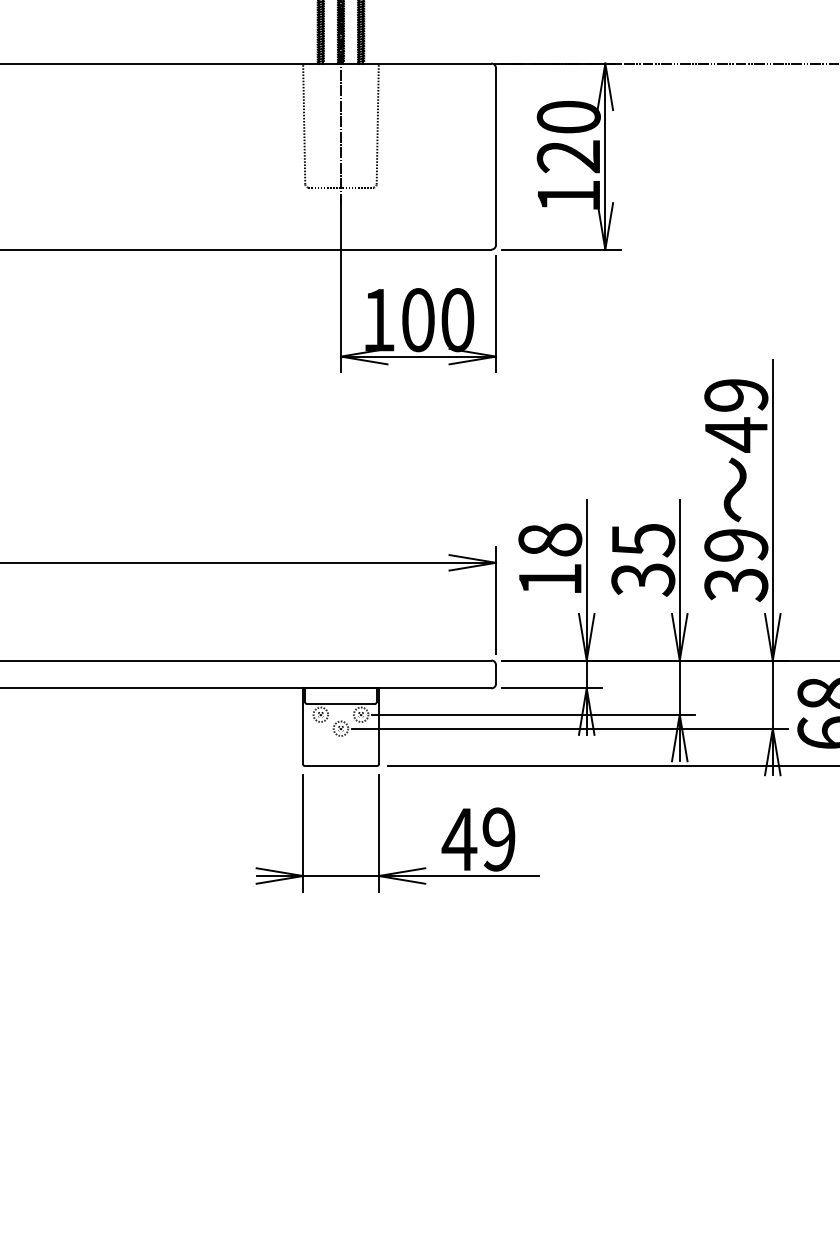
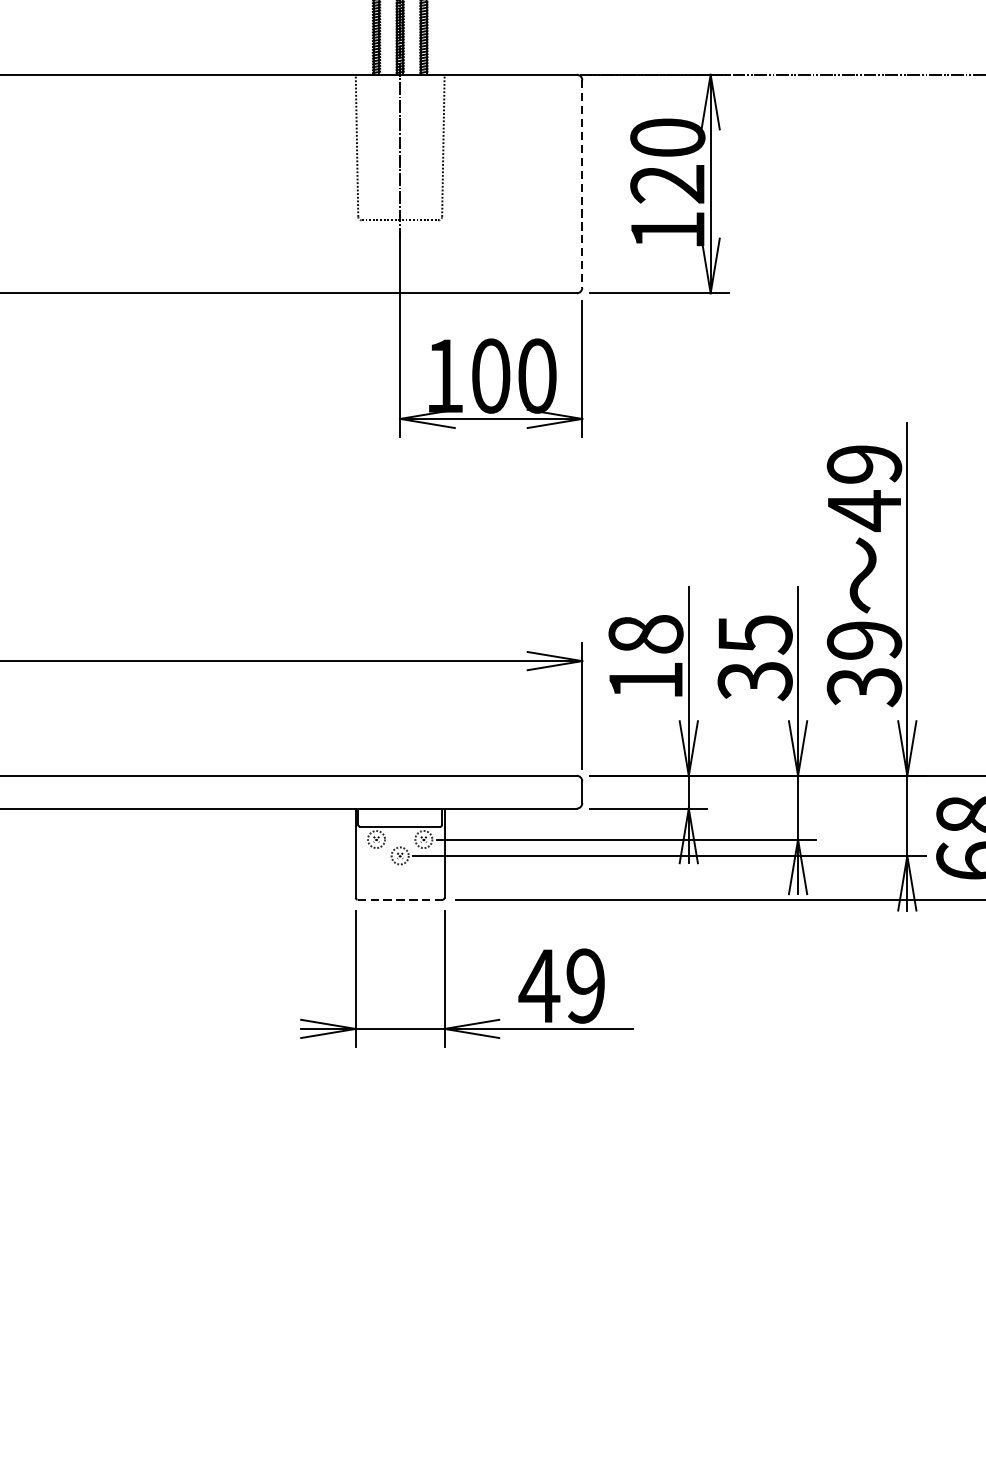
line: (496, 157) -> (582, 185), solid -> dashed
line: (341, 765) -> (400, 899), solid -> dashed

